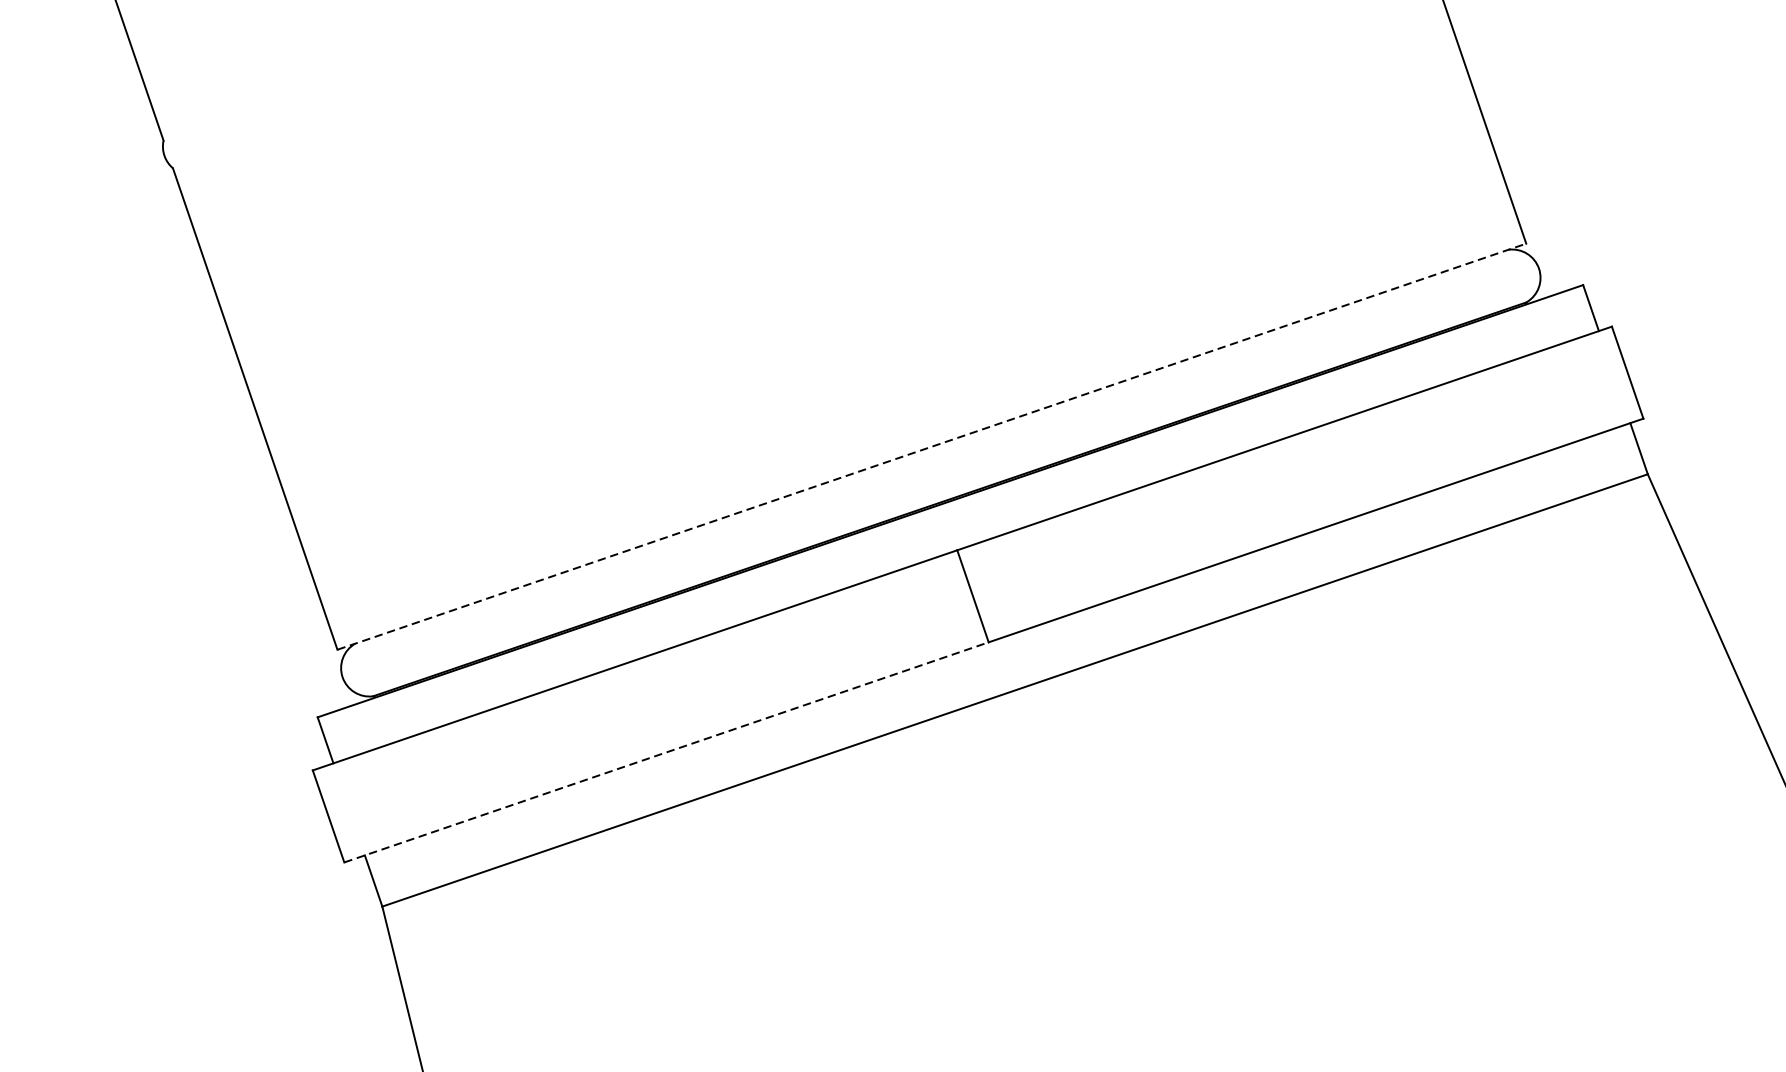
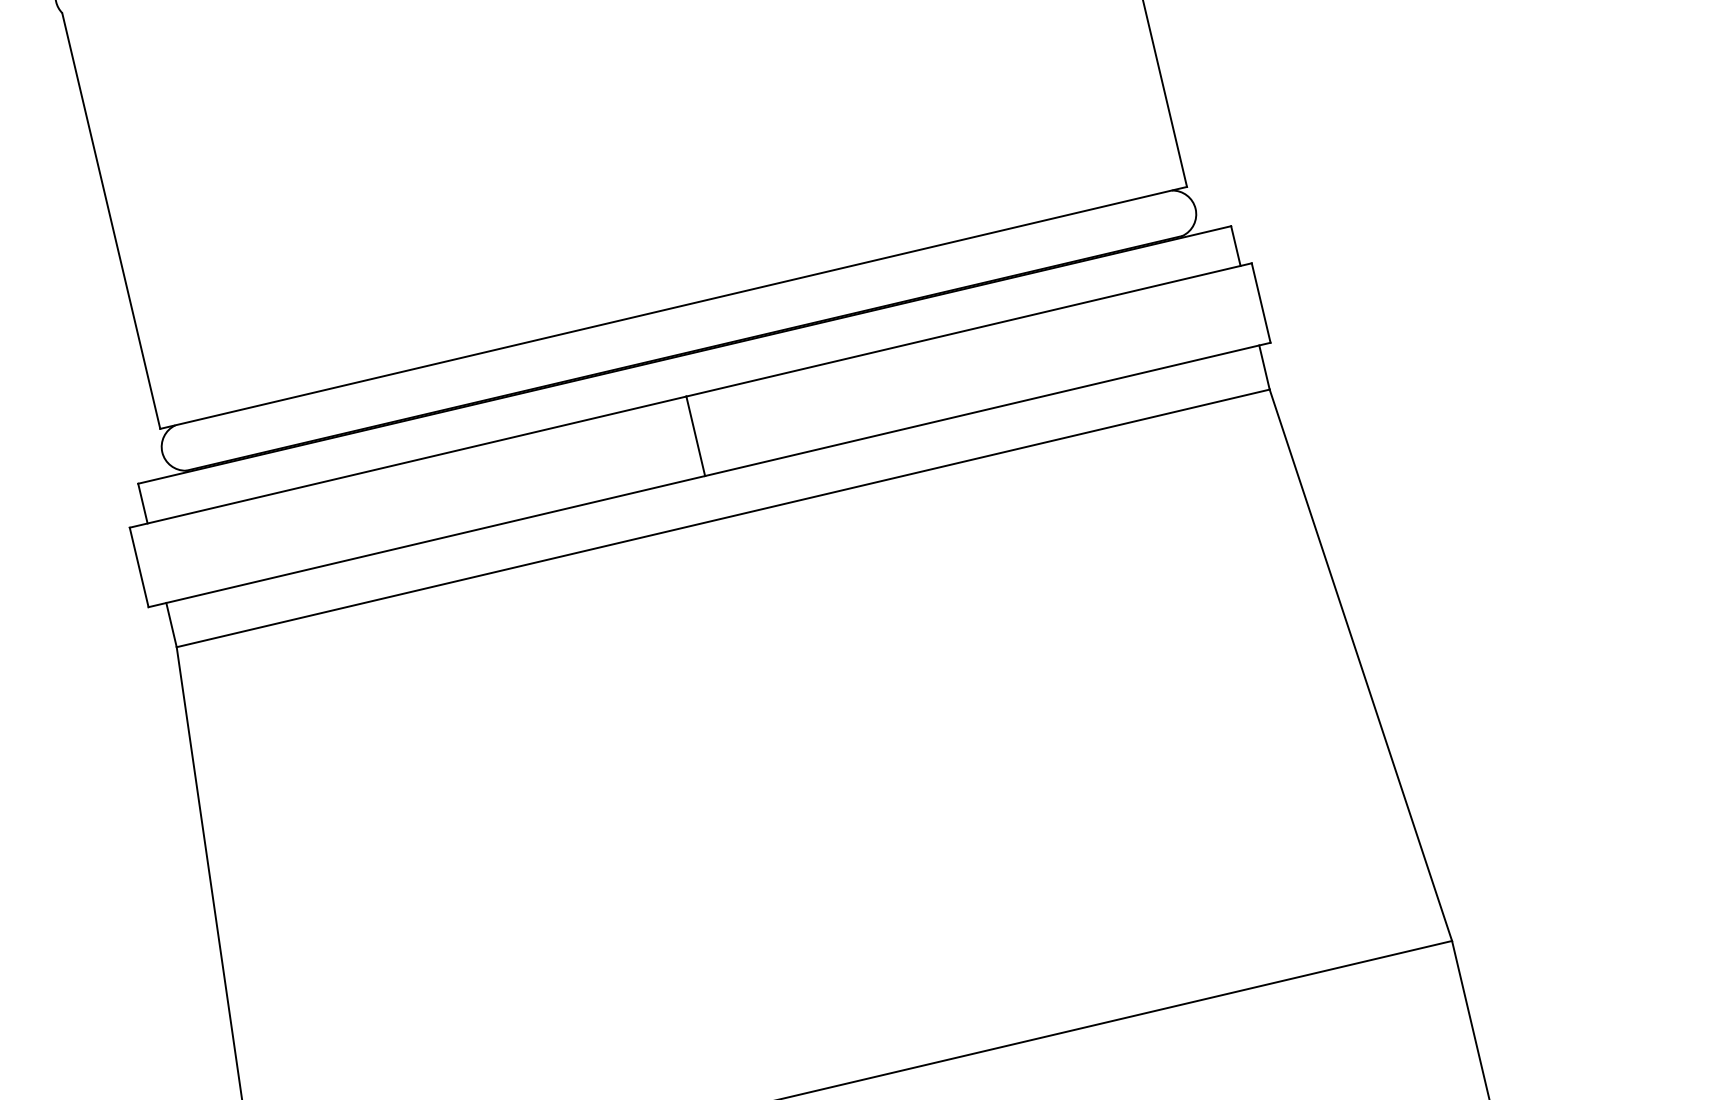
line: (932, 446) -> (674, 307), dashed -> solid
line: (666, 752) -> (426, 541), dashed -> solid

